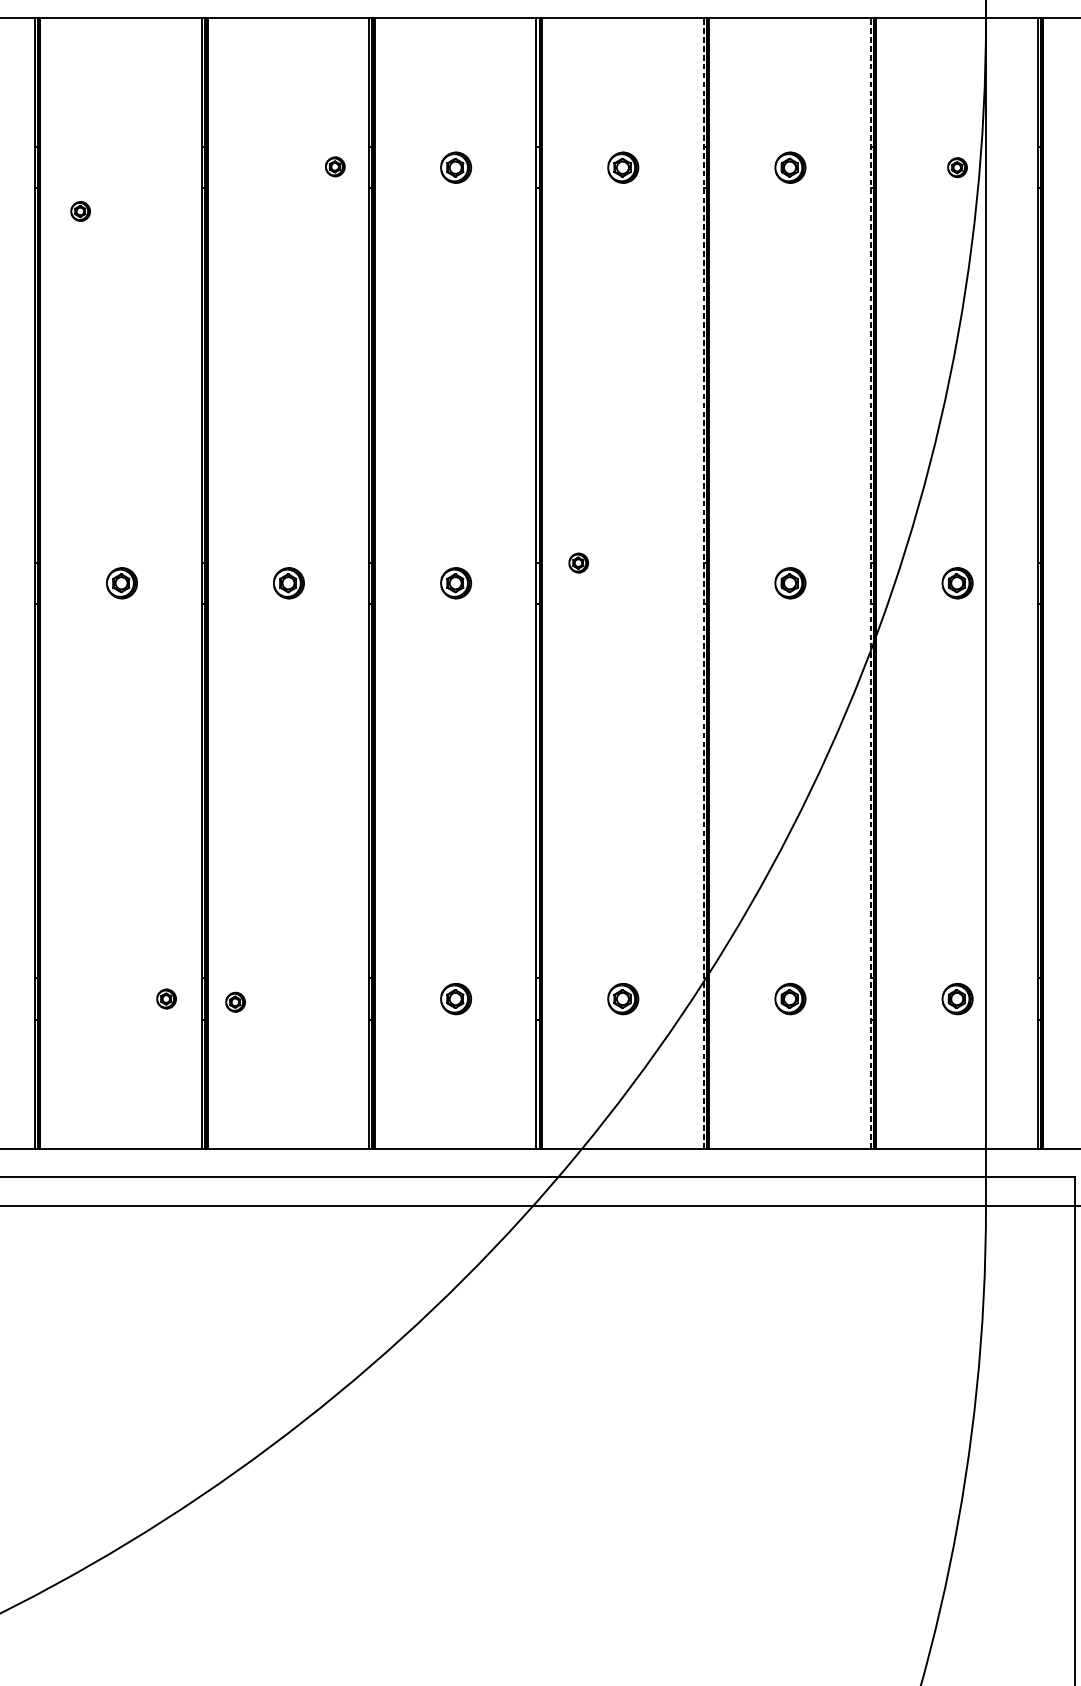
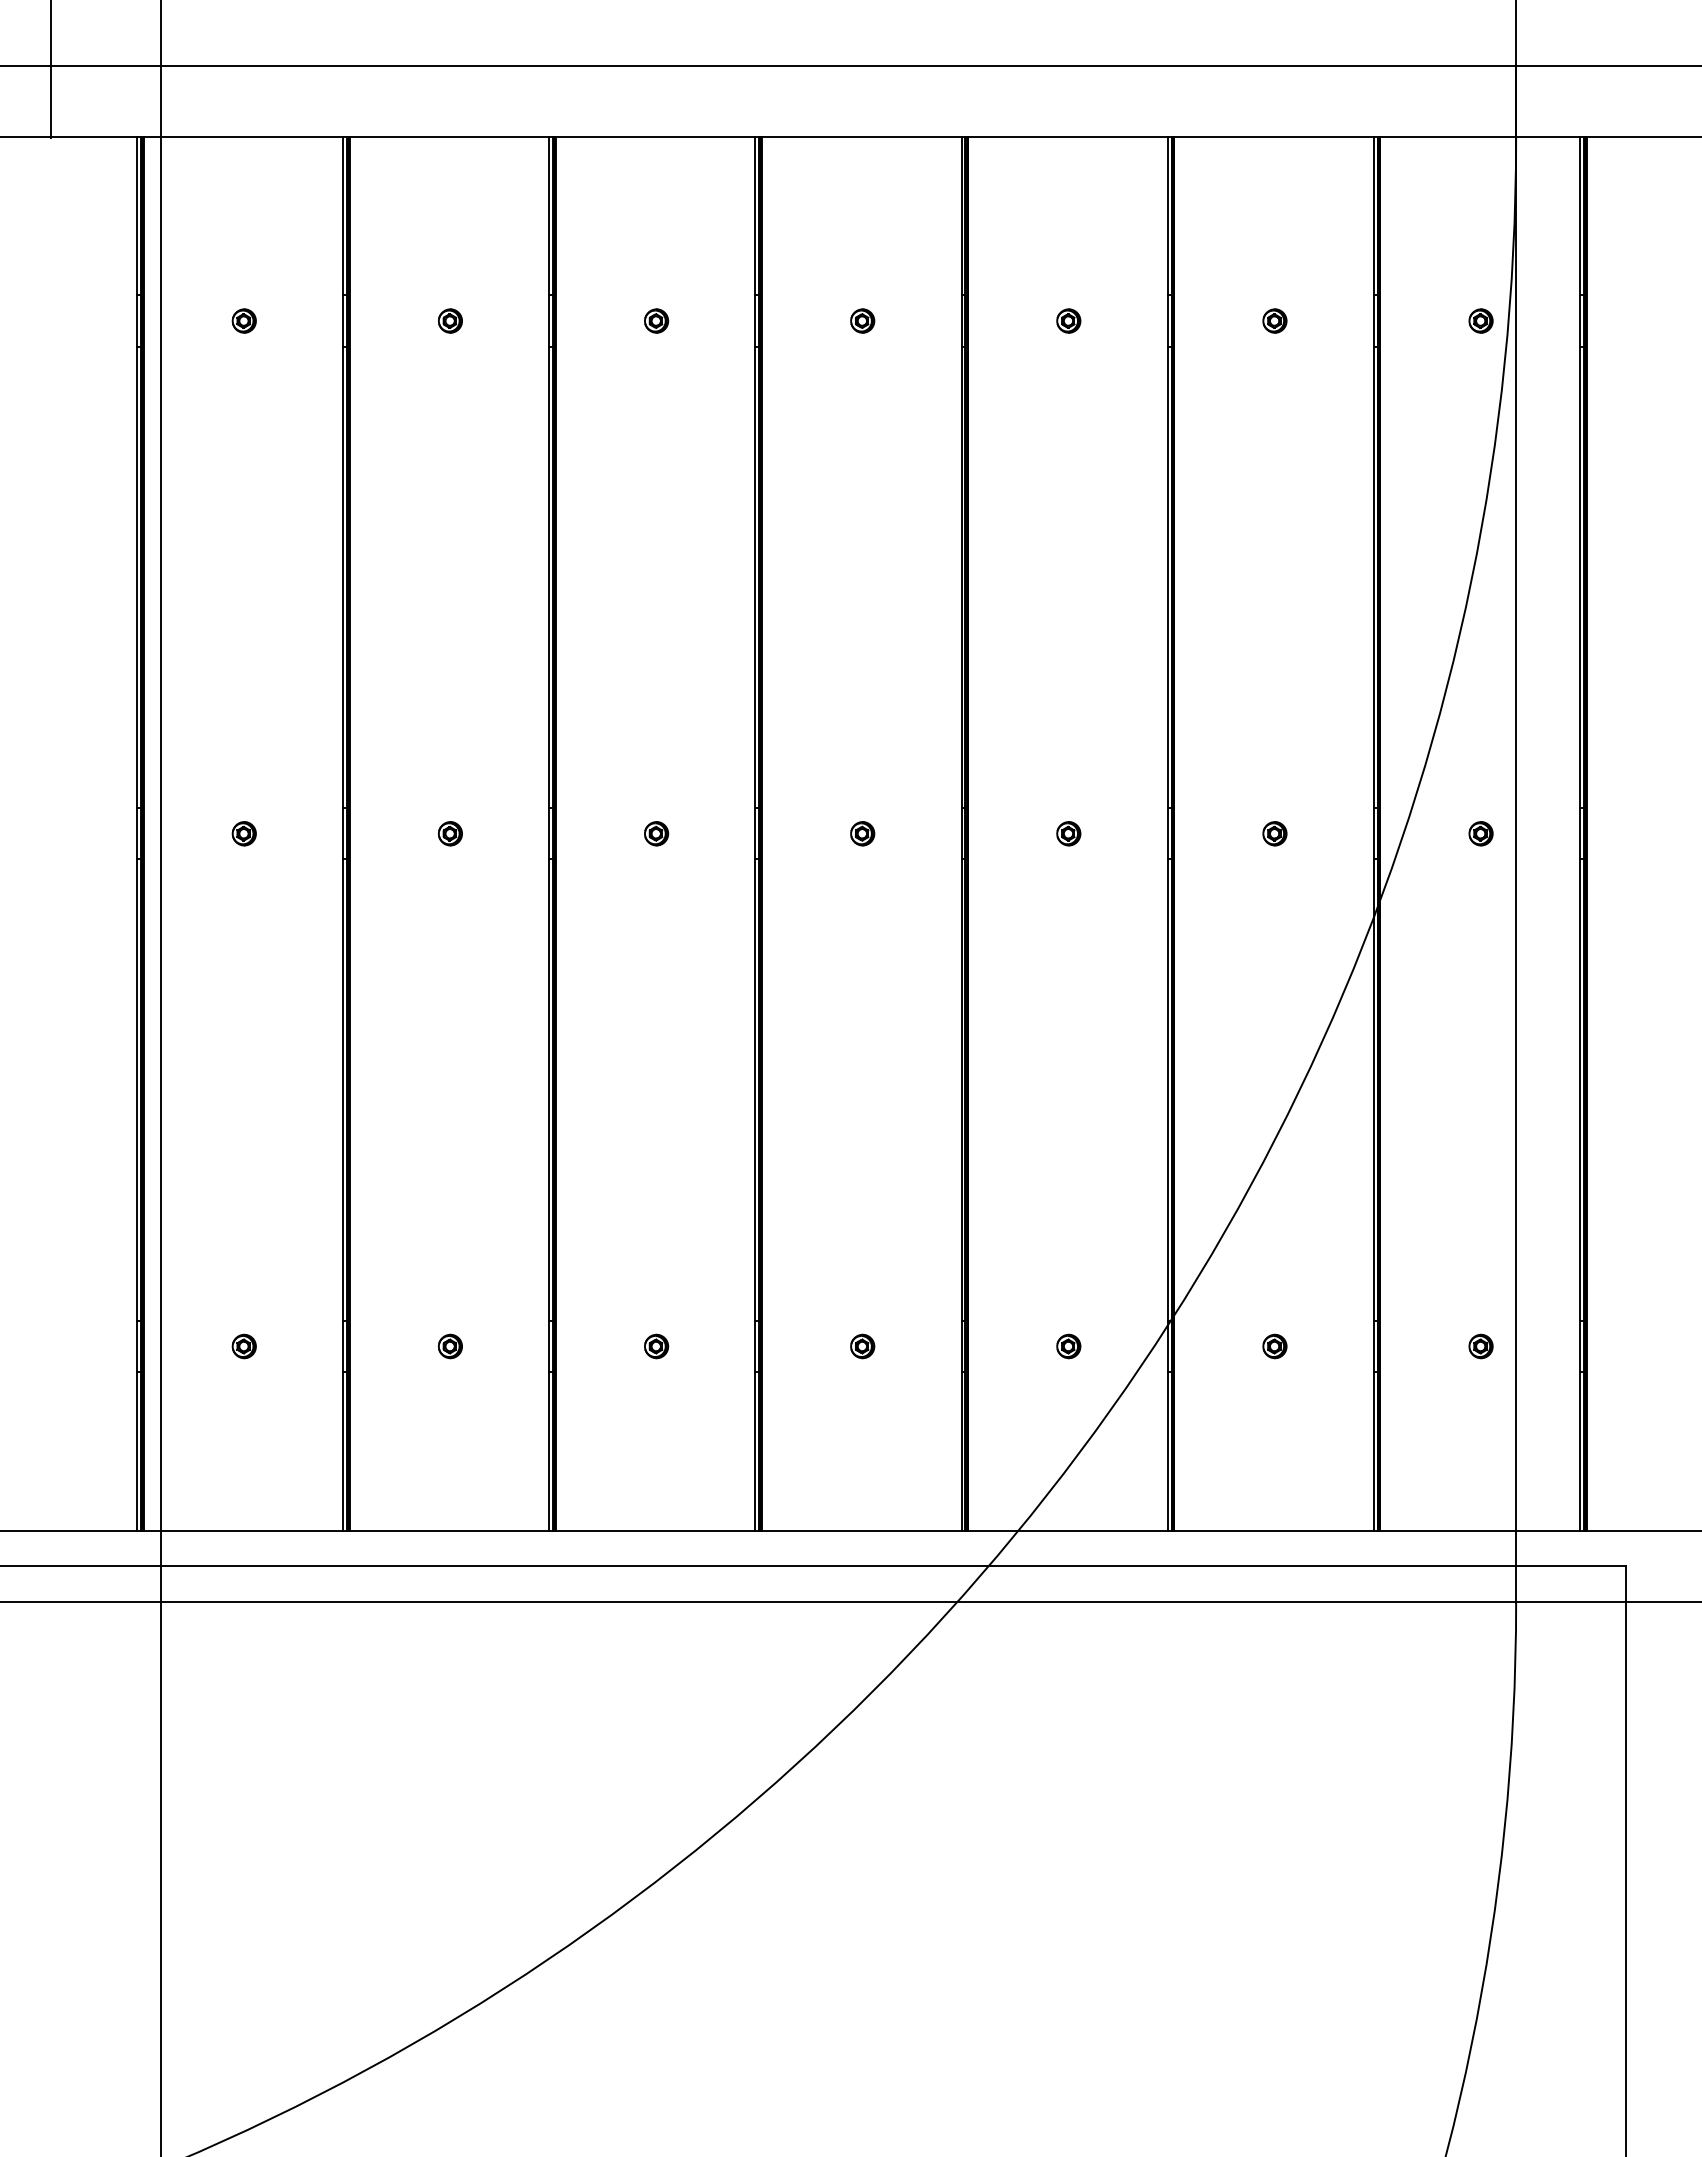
part: (335, 166) -> (656, 320), moved
part: (456, 167) -> (862, 320), size x0.62
part: (623, 167) -> (1068, 320), size x0.62
part: (790, 167) -> (1274, 320), size x0.62
part: (80, 211) -> (450, 320), moved
part: (578, 562) -> (1068, 833), moved
part: (122, 583) -> (450, 833), size x0.62
part: (289, 583) -> (656, 833), size x0.62
part: (456, 583) -> (862, 833), size x0.62
line: (703, 583) -> (1167, 833), dashed -> solid
part: (790, 583) -> (1274, 833), size x0.62
line: (870, 583) -> (1373, 833), dashed -> solid
part: (957, 583) -> (1480, 833), size x0.62
part: (166, 999) -> (450, 1346), moved
part: (456, 999) -> (862, 1346), size x0.62
part: (623, 999) -> (1068, 1346), size x0.62
part: (790, 999) -> (1274, 1346), size x0.62
part: (957, 999) -> (1480, 1346), size x0.62
part: (235, 1002) -> (656, 1346), moved

